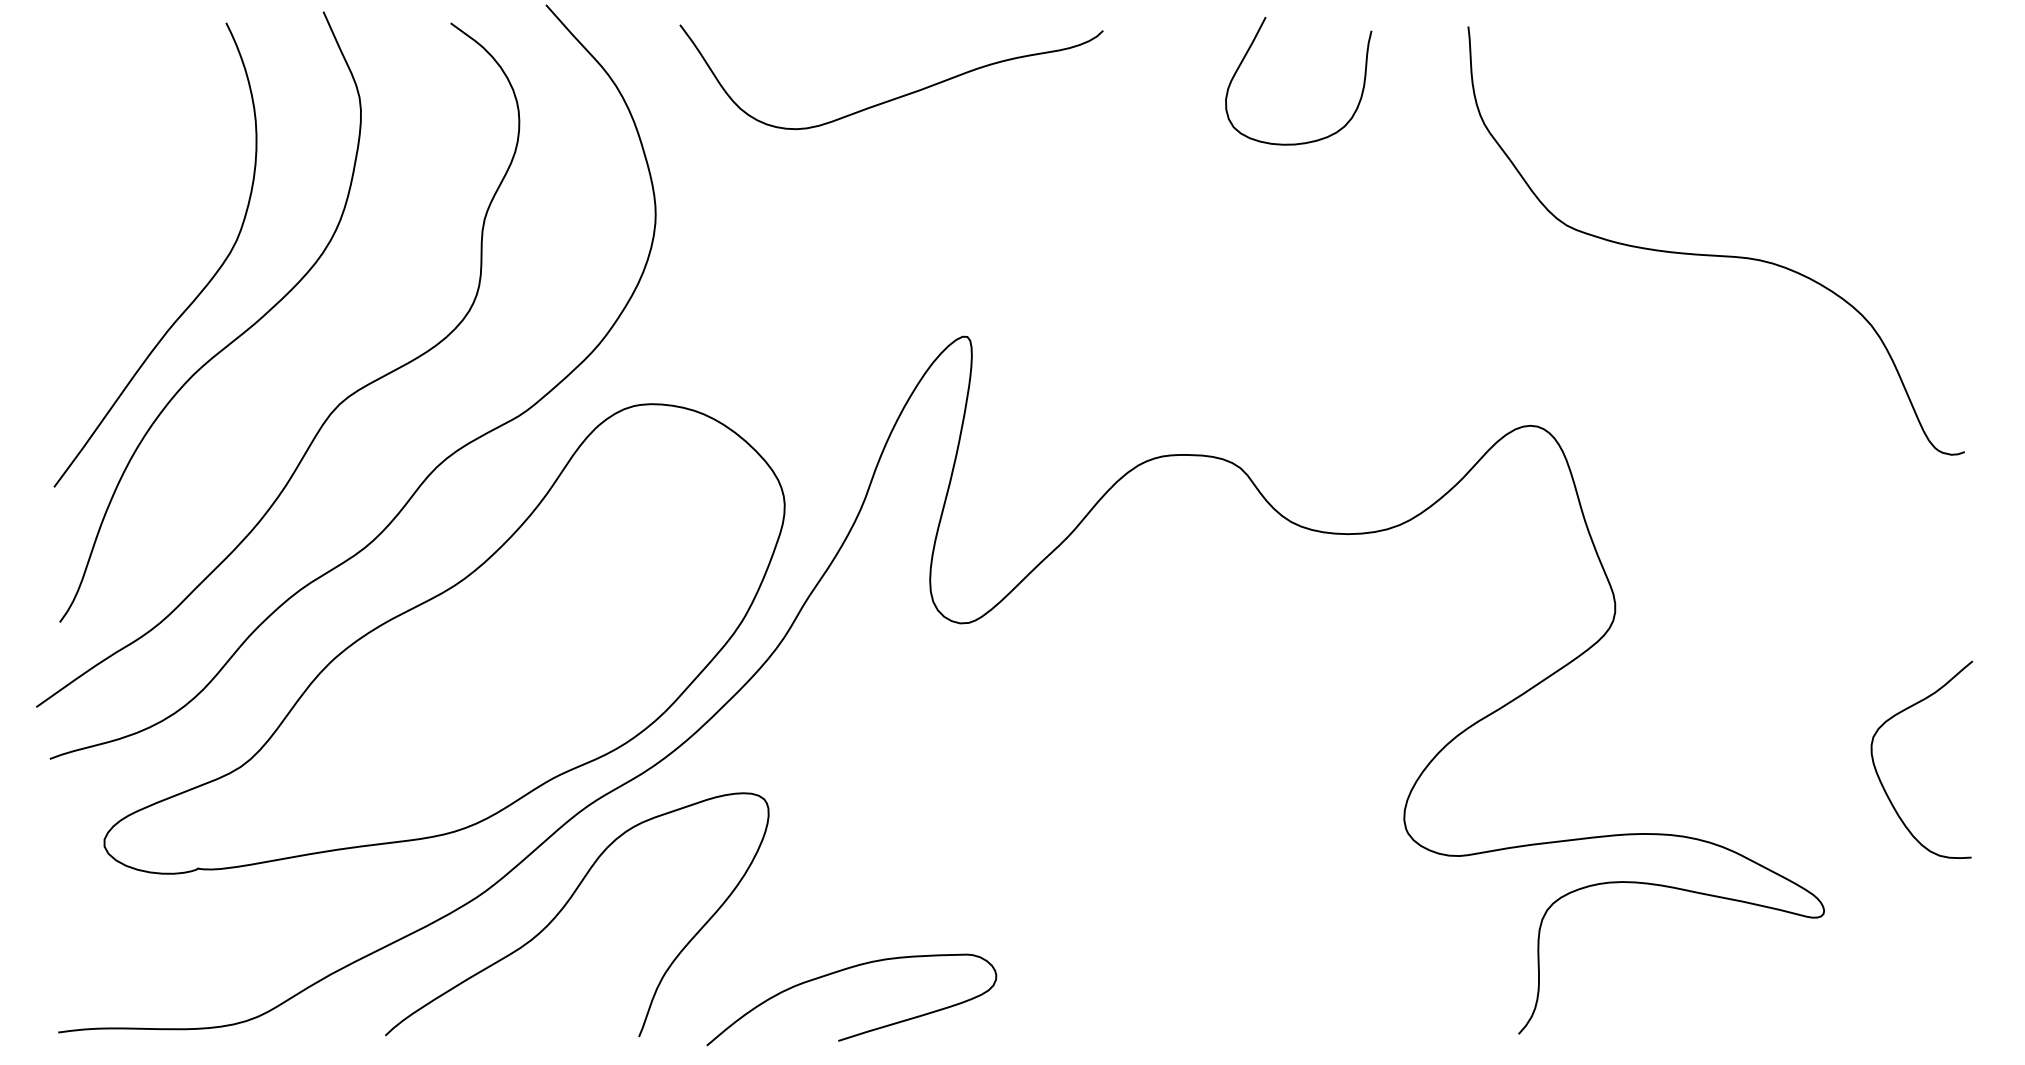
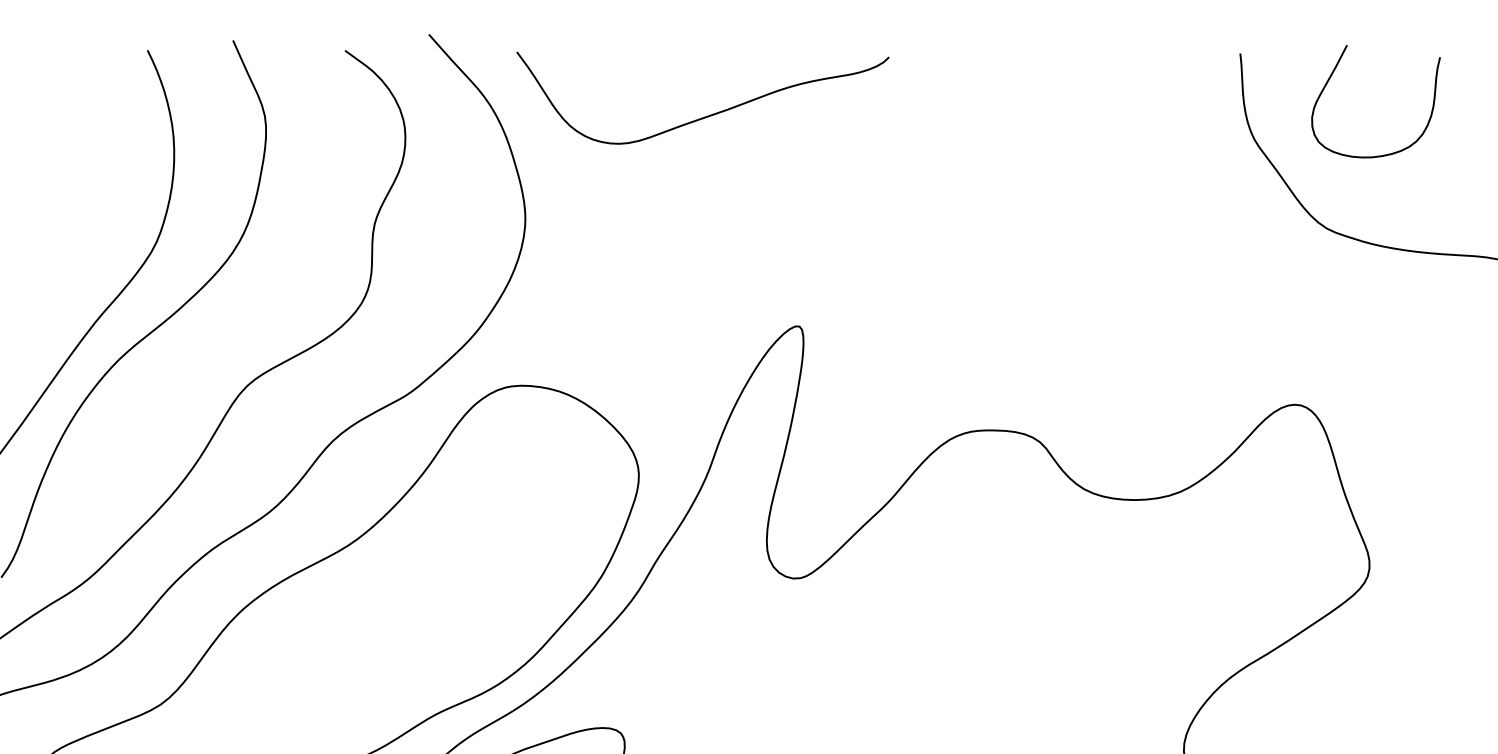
curve: (1248, 52) -> (1331, 76), moved
curve: (898, 96) -> (709, 115), moved

